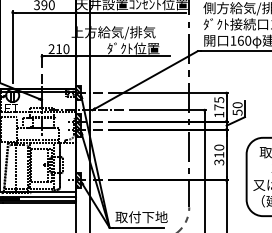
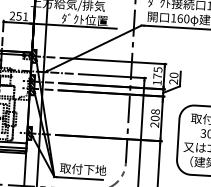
text: (62, 49) -> (22, 16), 210 -> 251
text: (237, 112) -> (173, 81), 50 -> 20
text: (219, 154) -> (155, 118), 310 -> 208

